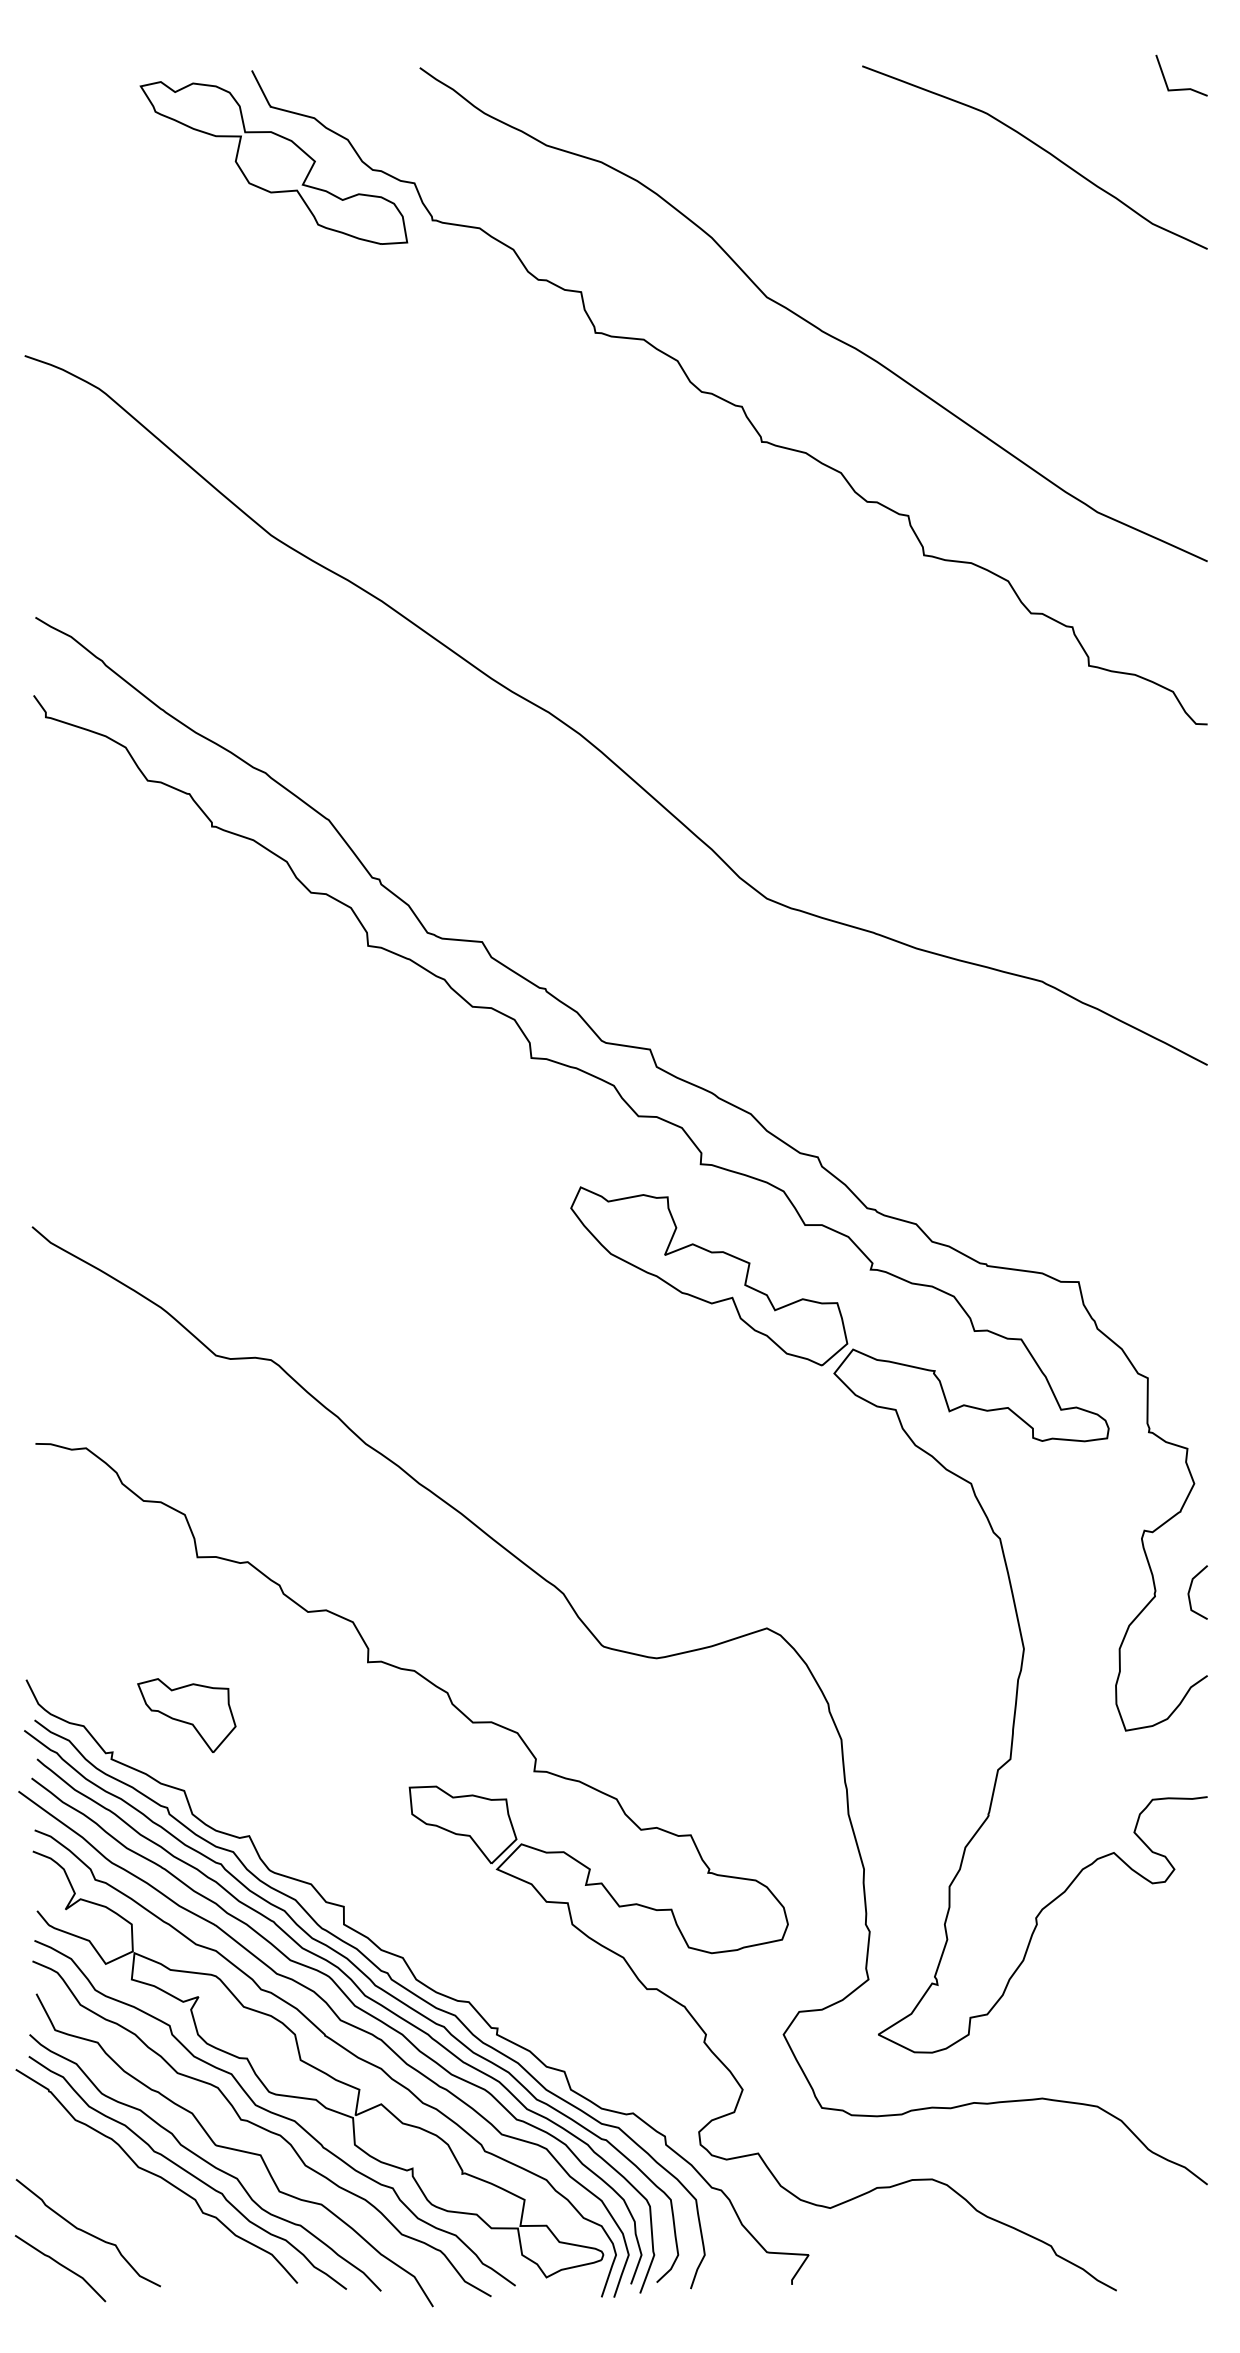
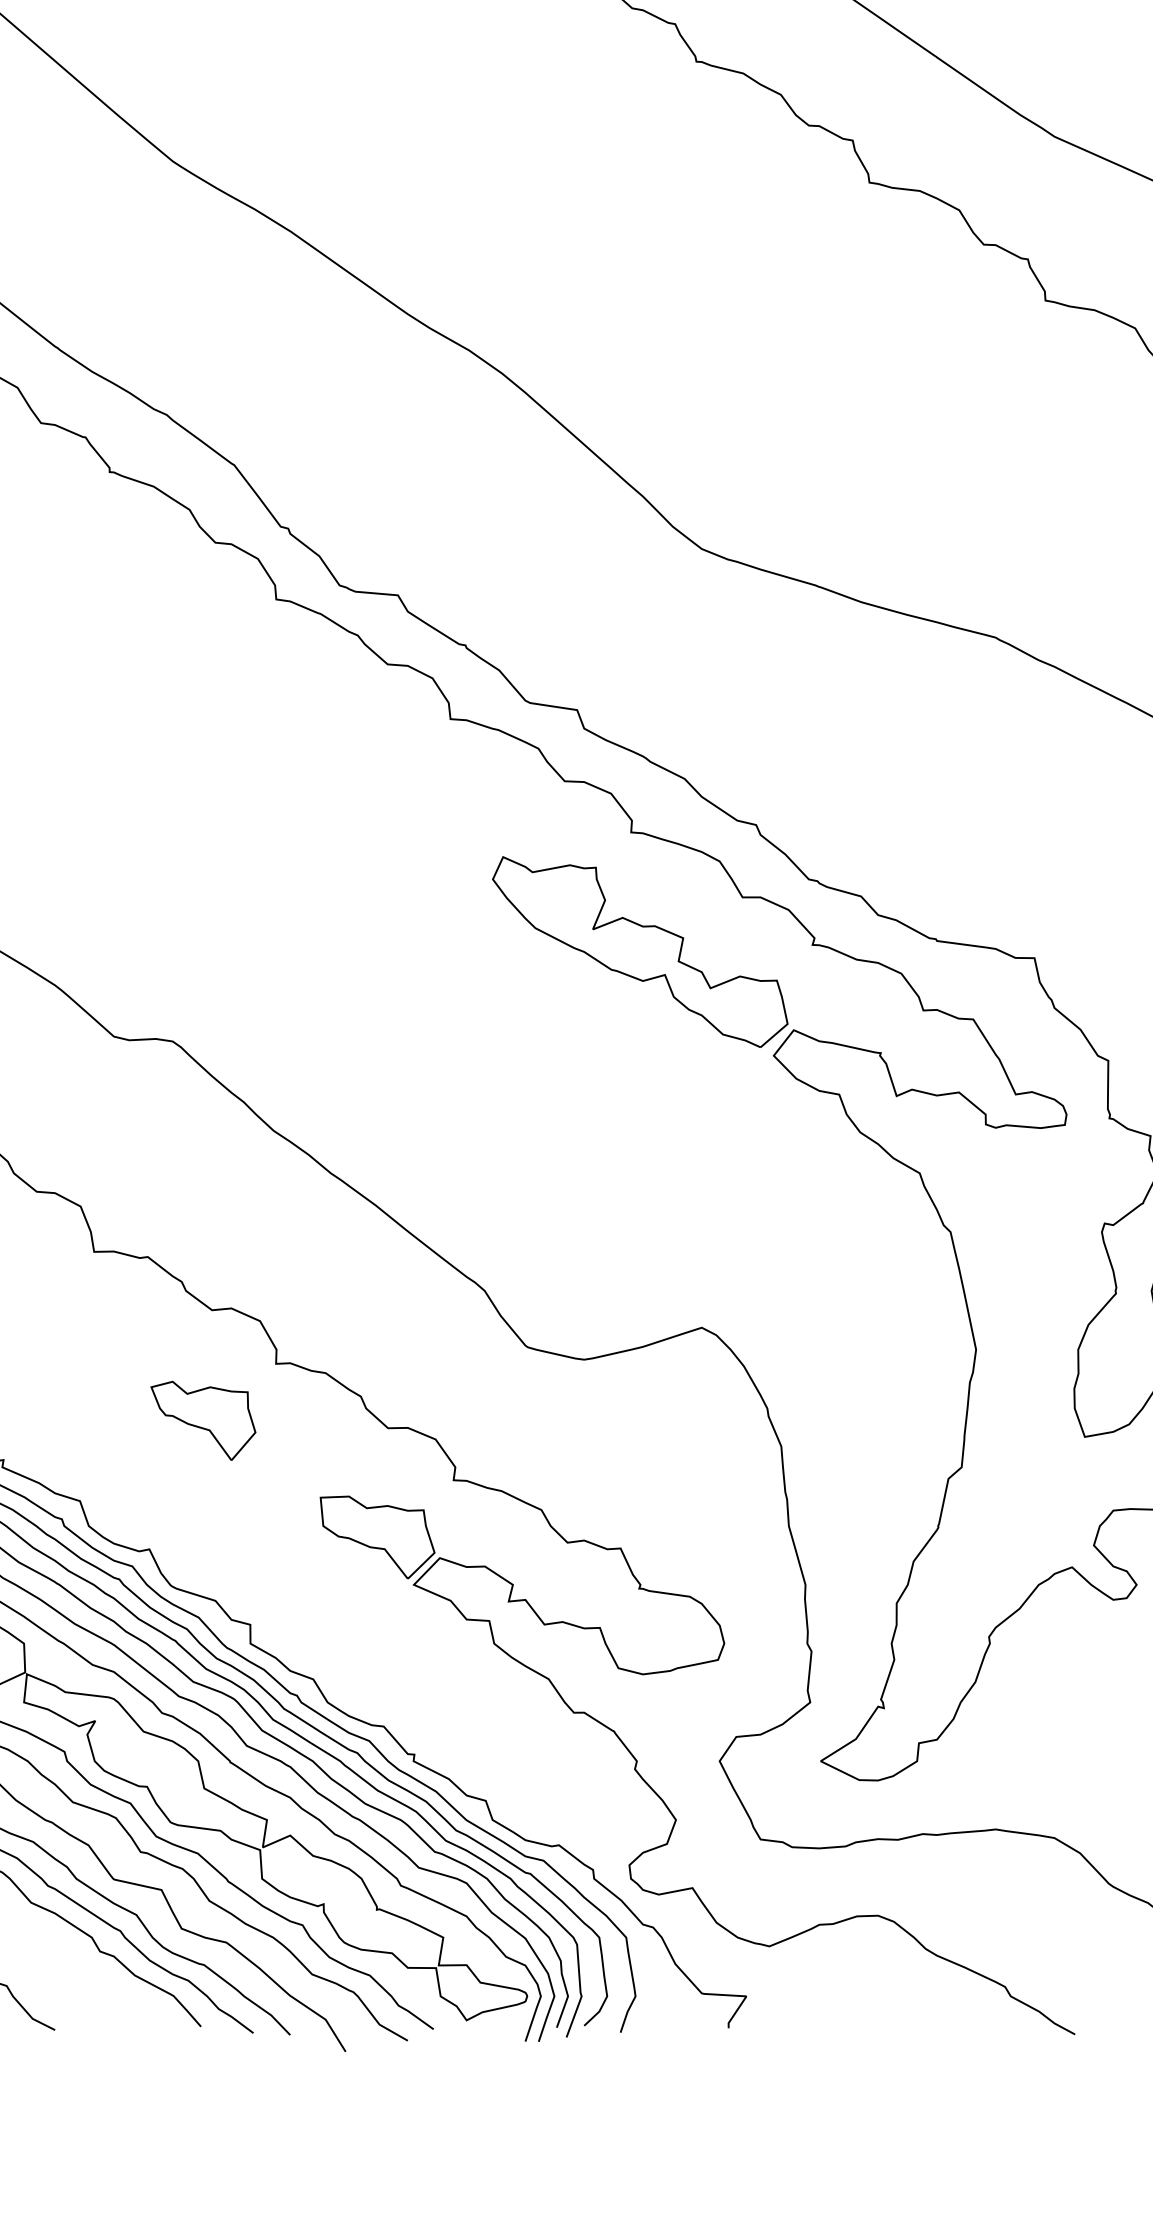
part: (186, 1715) -> (203, 1420), moved

